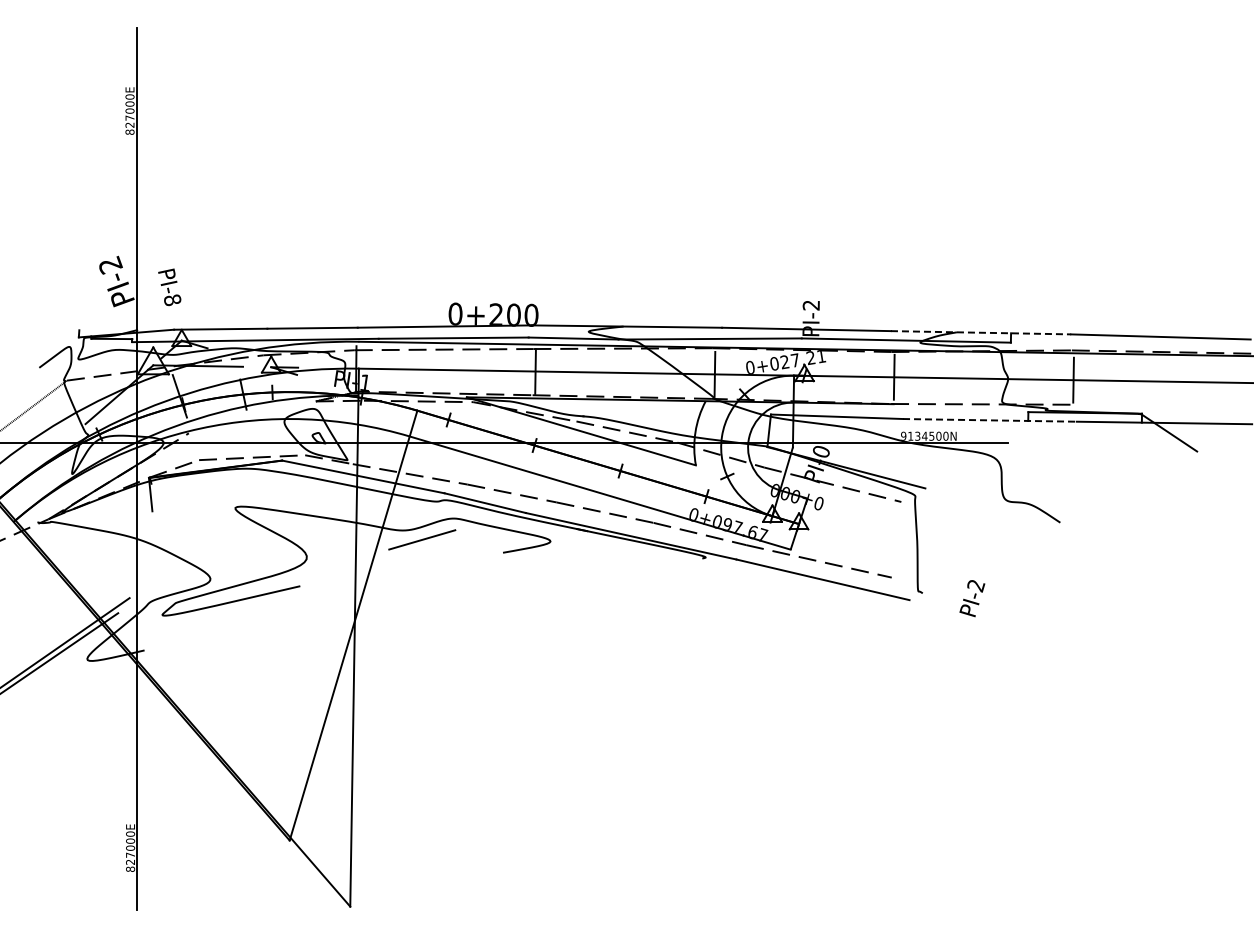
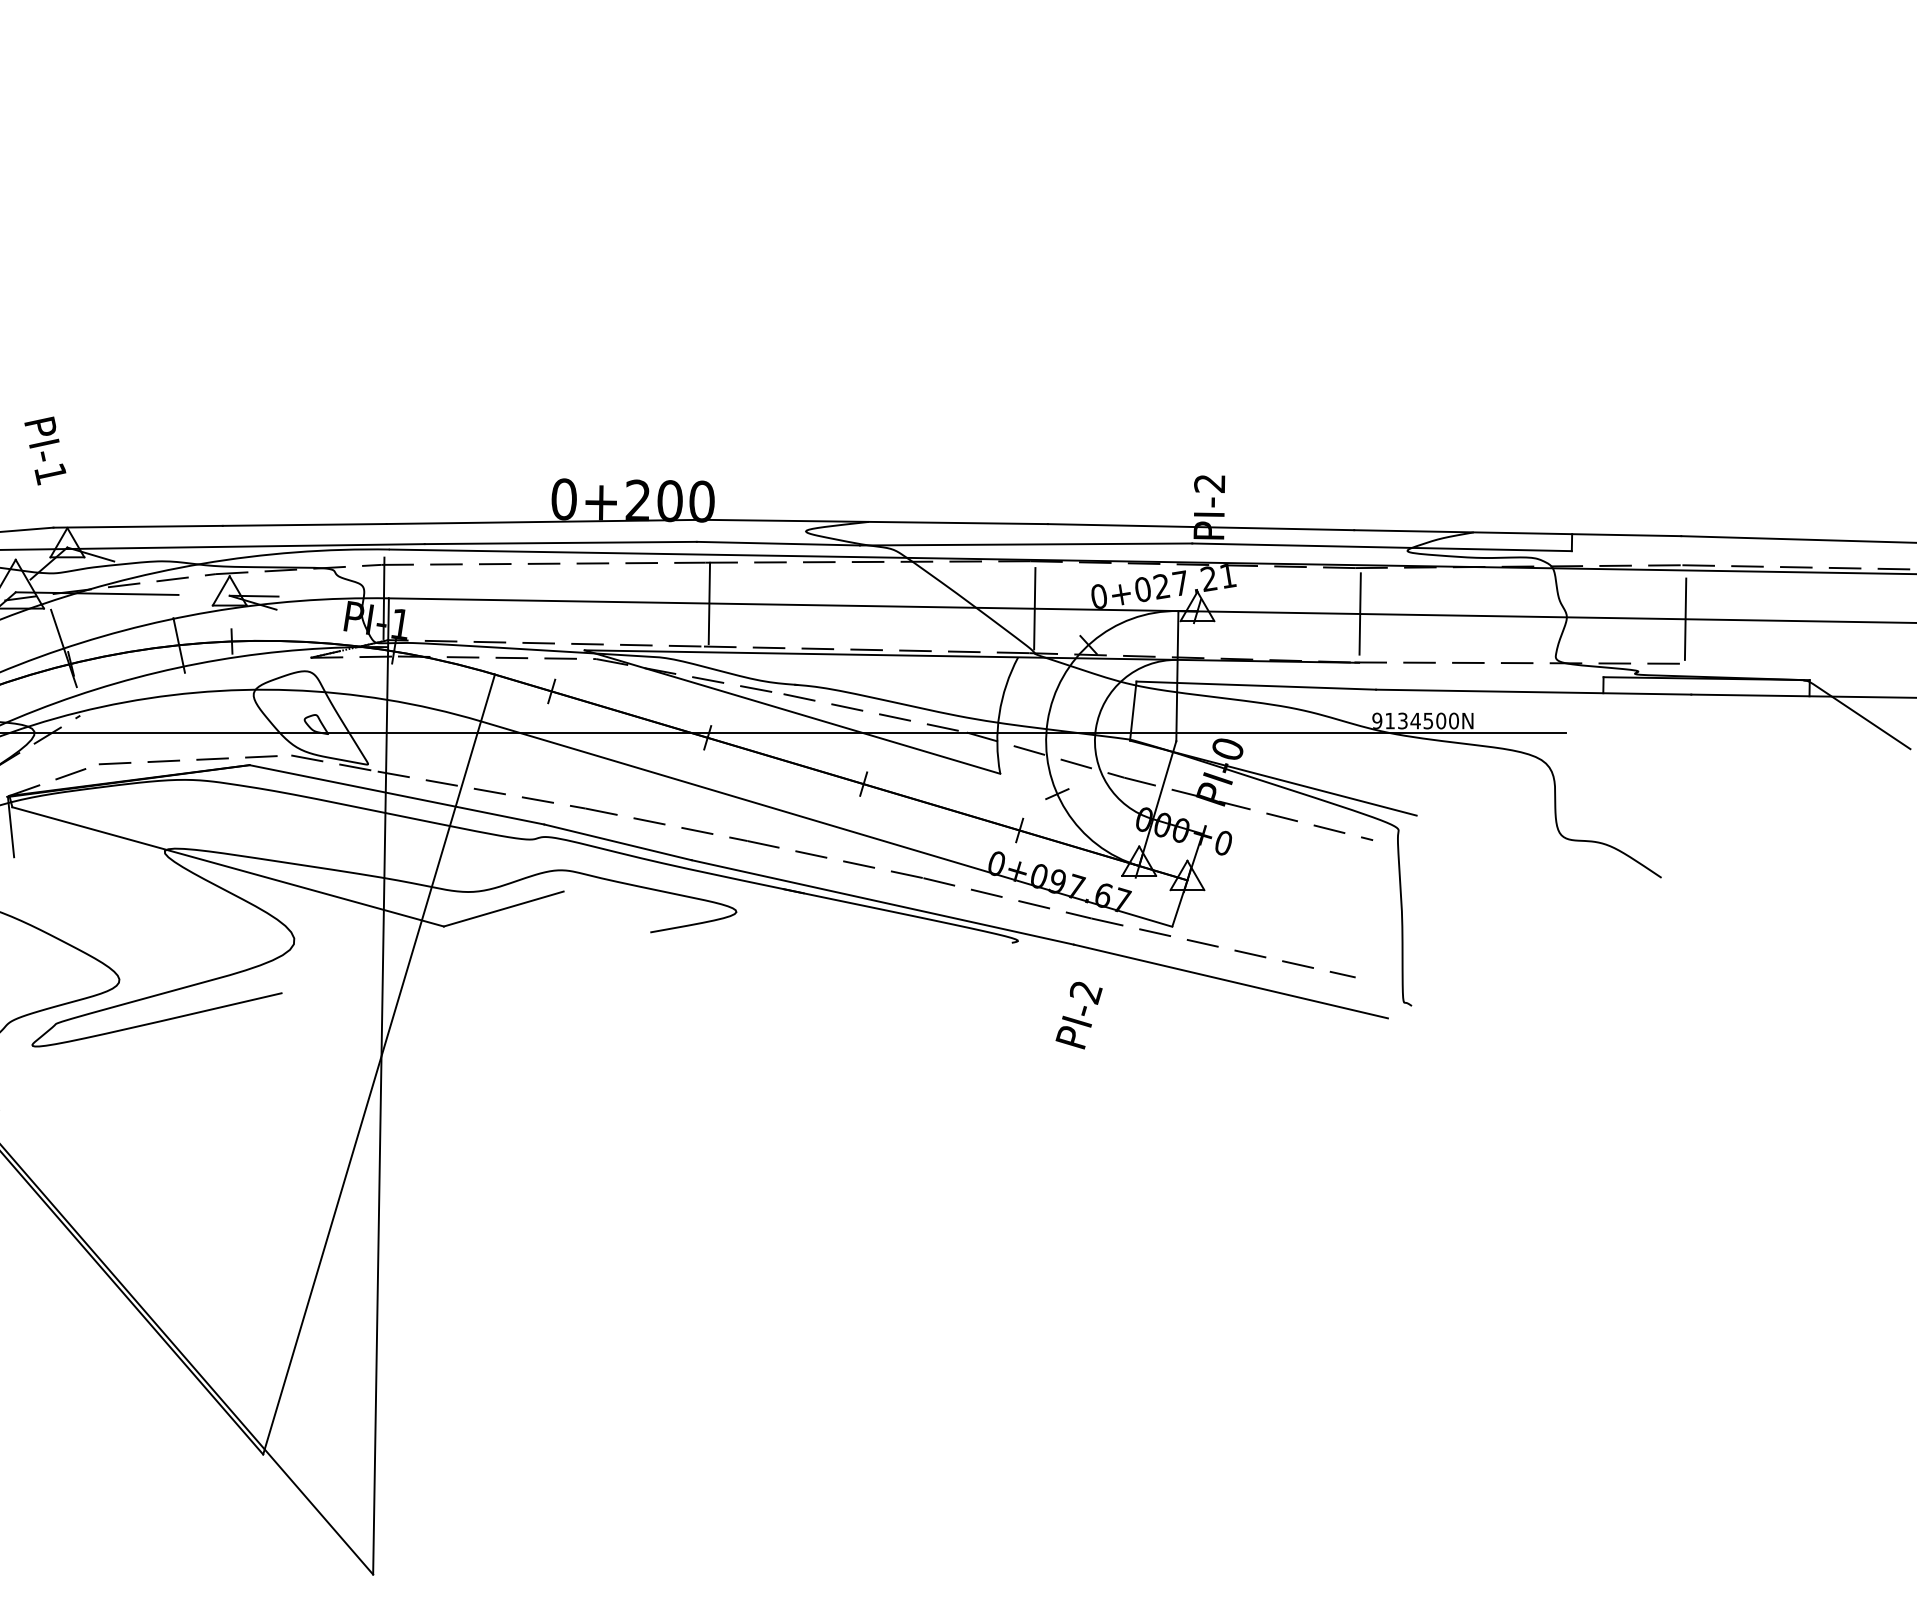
text: (172, 300) -> (50, 474), PI-8 -> PI-1
line: (981, 332) -> (1518, 532), dashed -> solid
line: (989, 420) -> (1533, 692), dashed -> solid
line: (270, 516) -> (228, 866), added
text: (972, 598) -> (1079, 1015), moved

